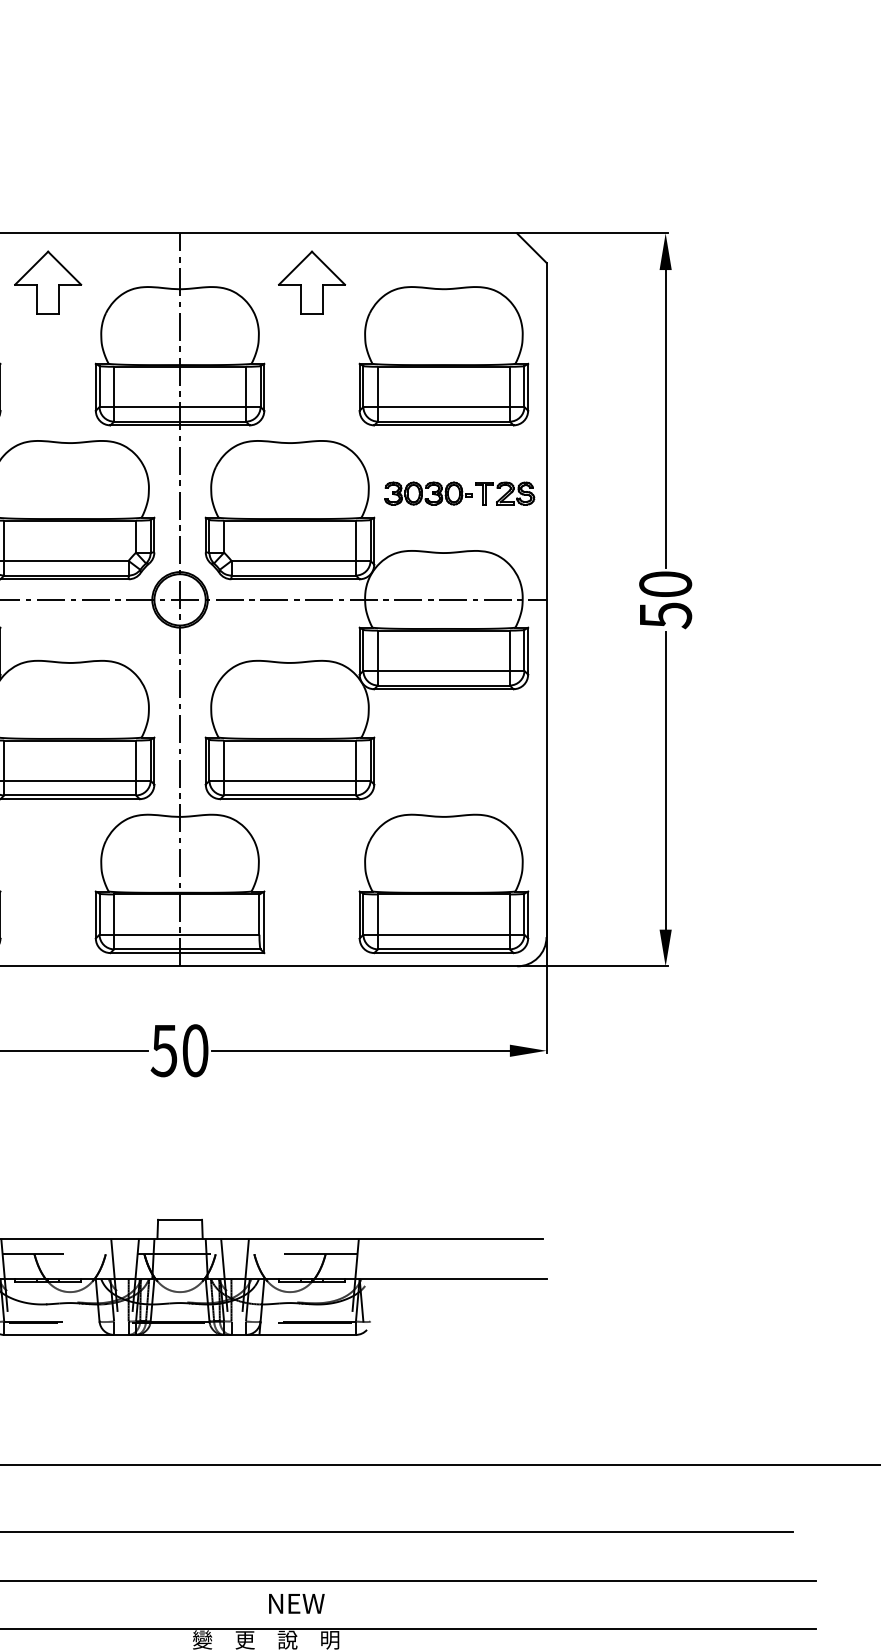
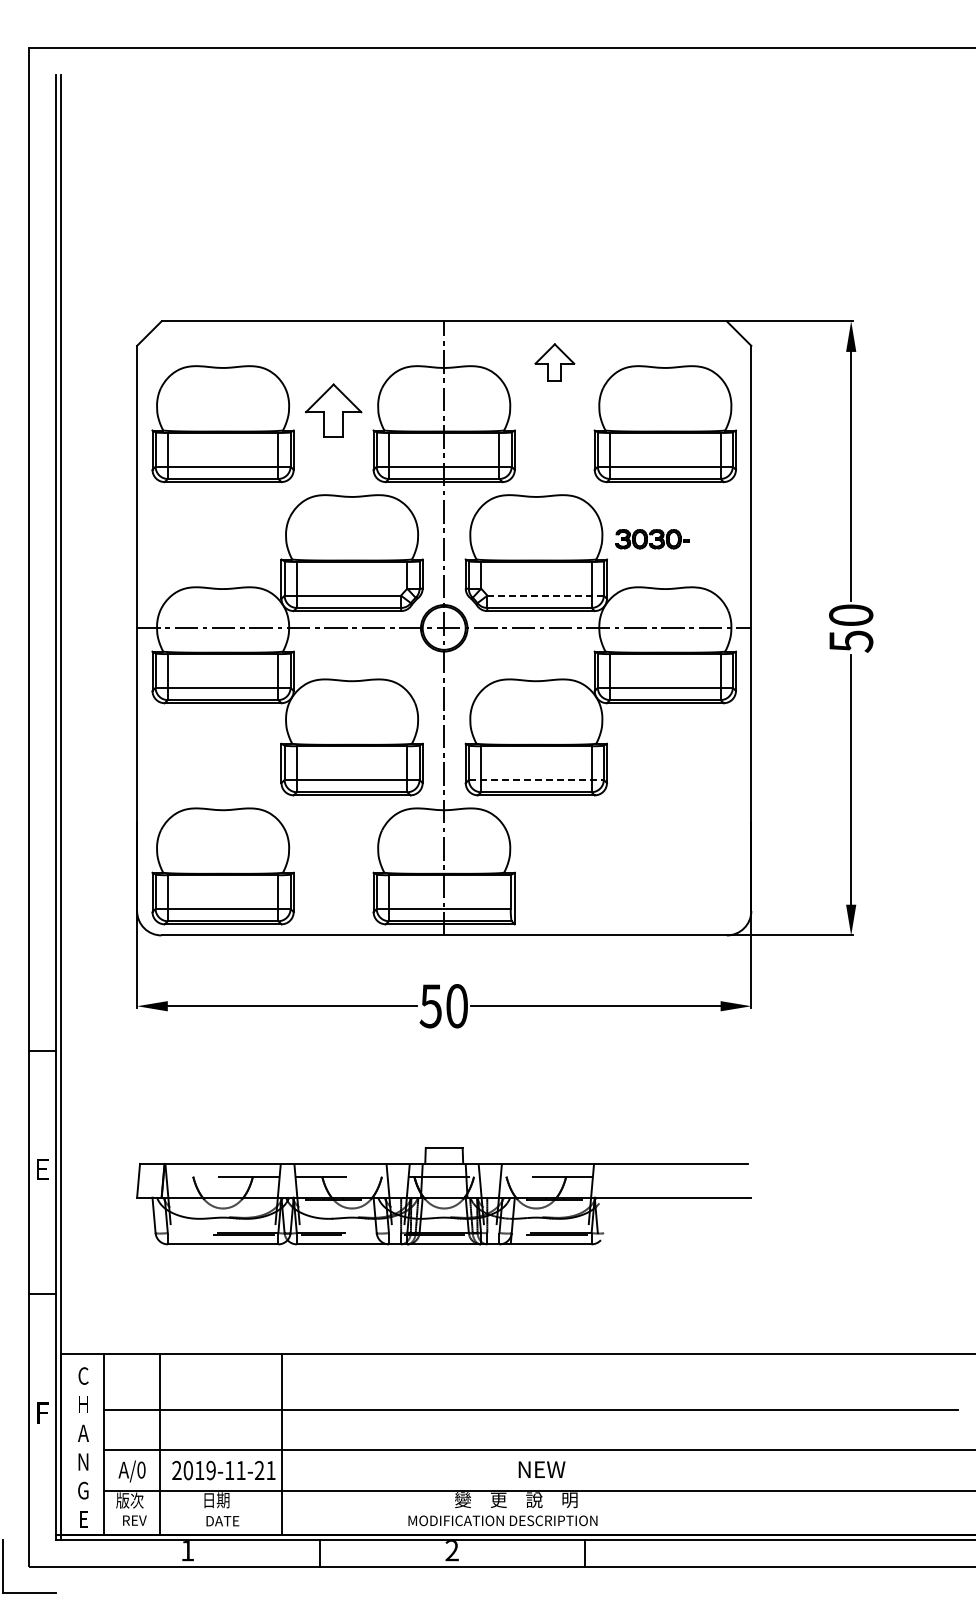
part: (47, 282) -> (333, 410), moved
part: (311, 282) -> (554, 362), size x0.7
part: (504, 493) -> (716, 539), removed
line: (302, 560) -> (546, 595), solid -> dashed
line: (290, 781) -> (536, 780), solid -> dashed
part: (442, 884) -> (664, 866), removed

